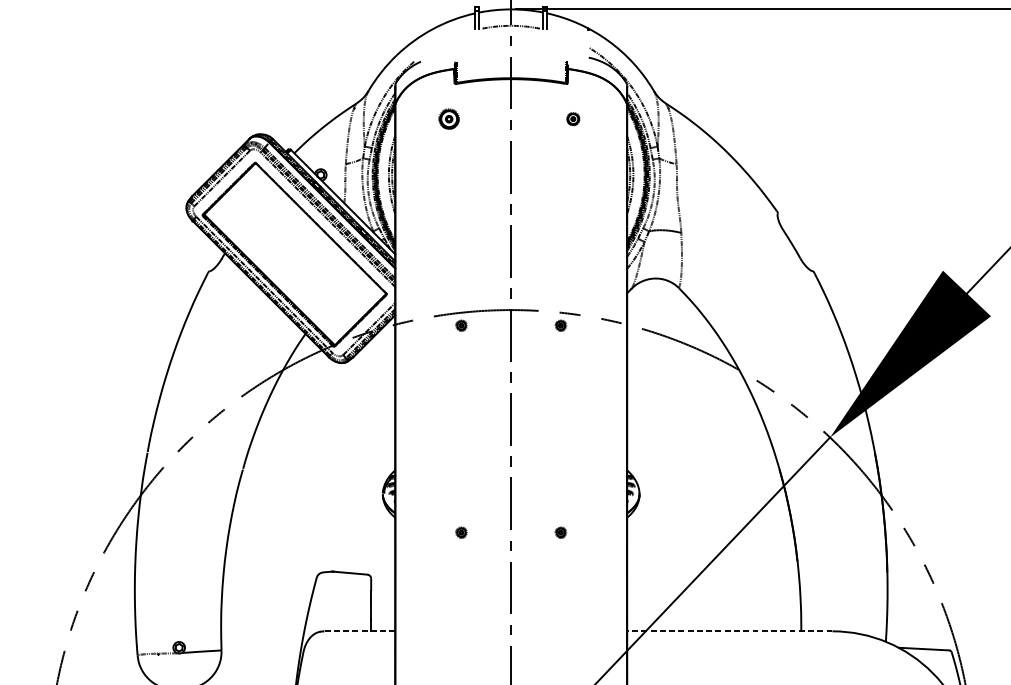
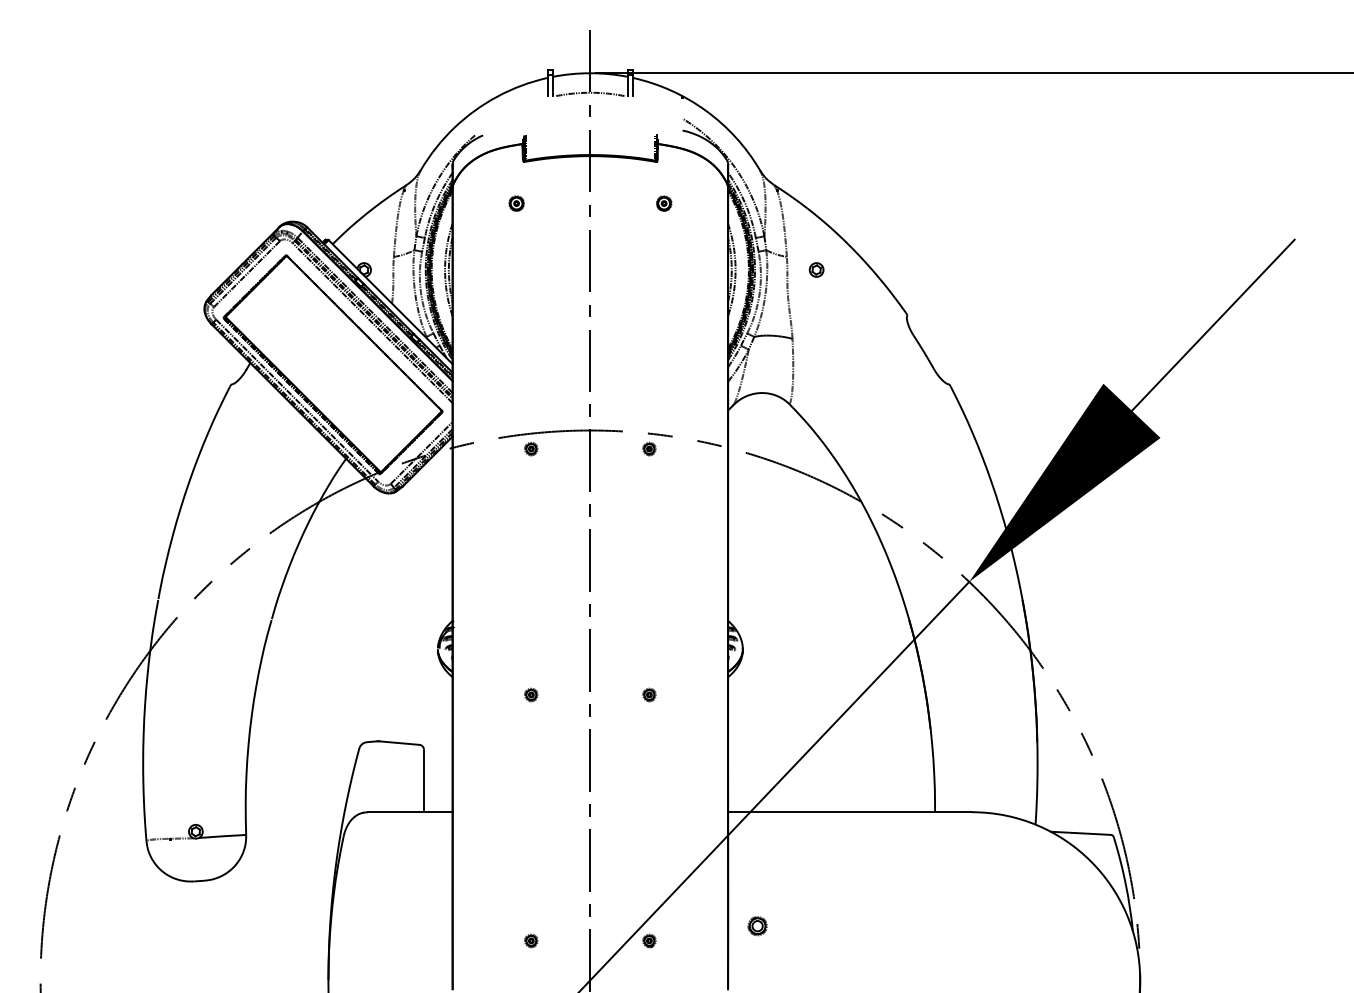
part: (449, 119) -> (516, 203), size x0.62
part: (701, 174) -> (816, 269), added
line: (358, 631) -> (409, 812), dashed -> solid
line: (730, 631) -> (850, 812), dashed -> solid

